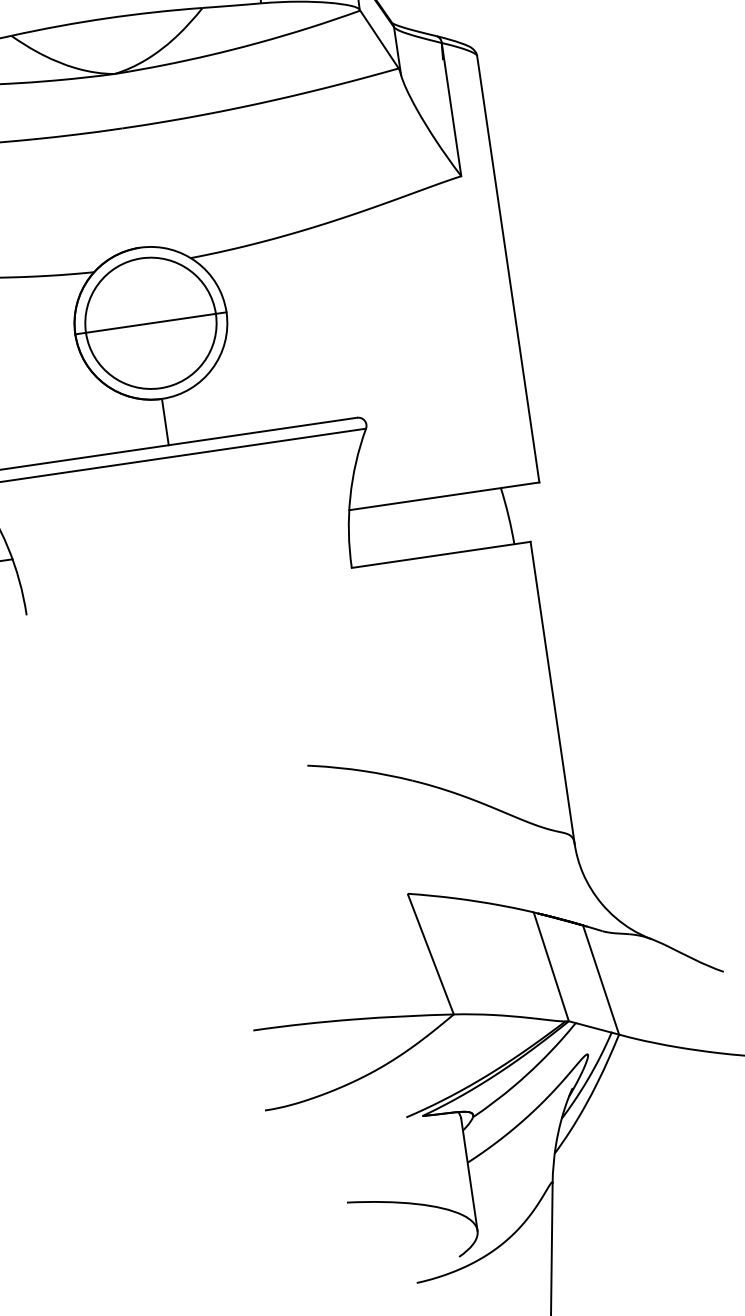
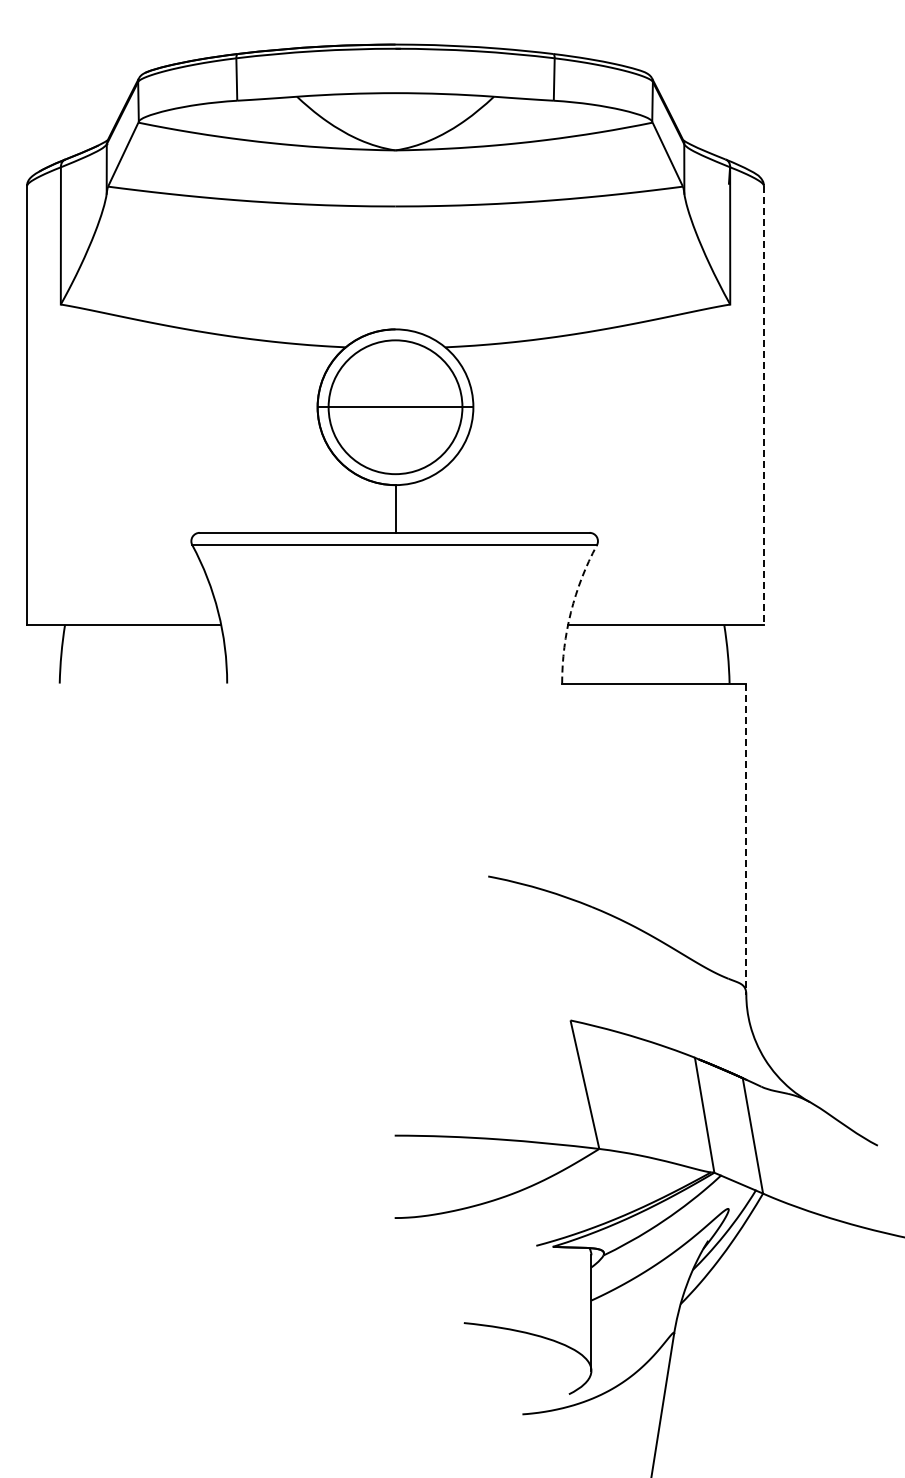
line: (507, 269) -> (763, 405), solid -> dashed
arc: (349, 497) -> (570, 612), solid -> dashed
line: (552, 693) -> (746, 839), solid -> dashed

